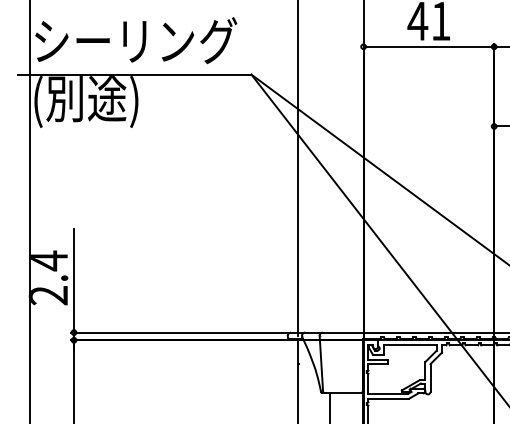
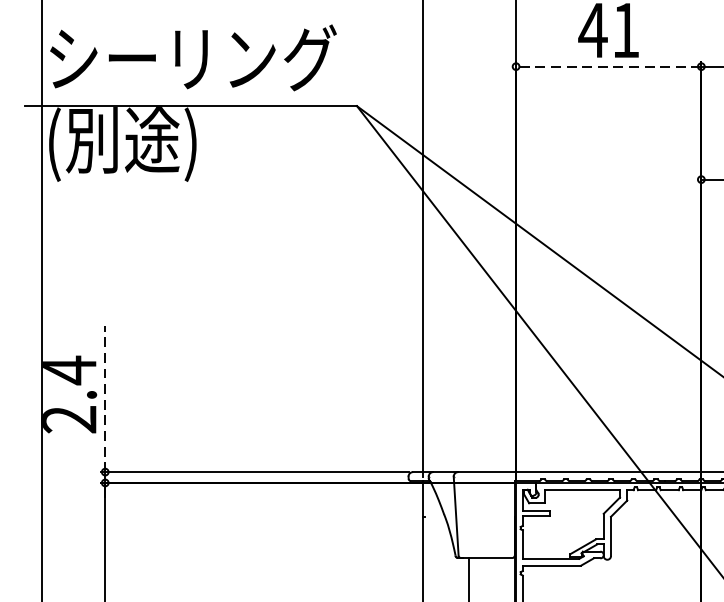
line: (428, 46) -> (608, 66), solid -> dashed
line: (74, 281) -> (105, 399), solid -> dashed

